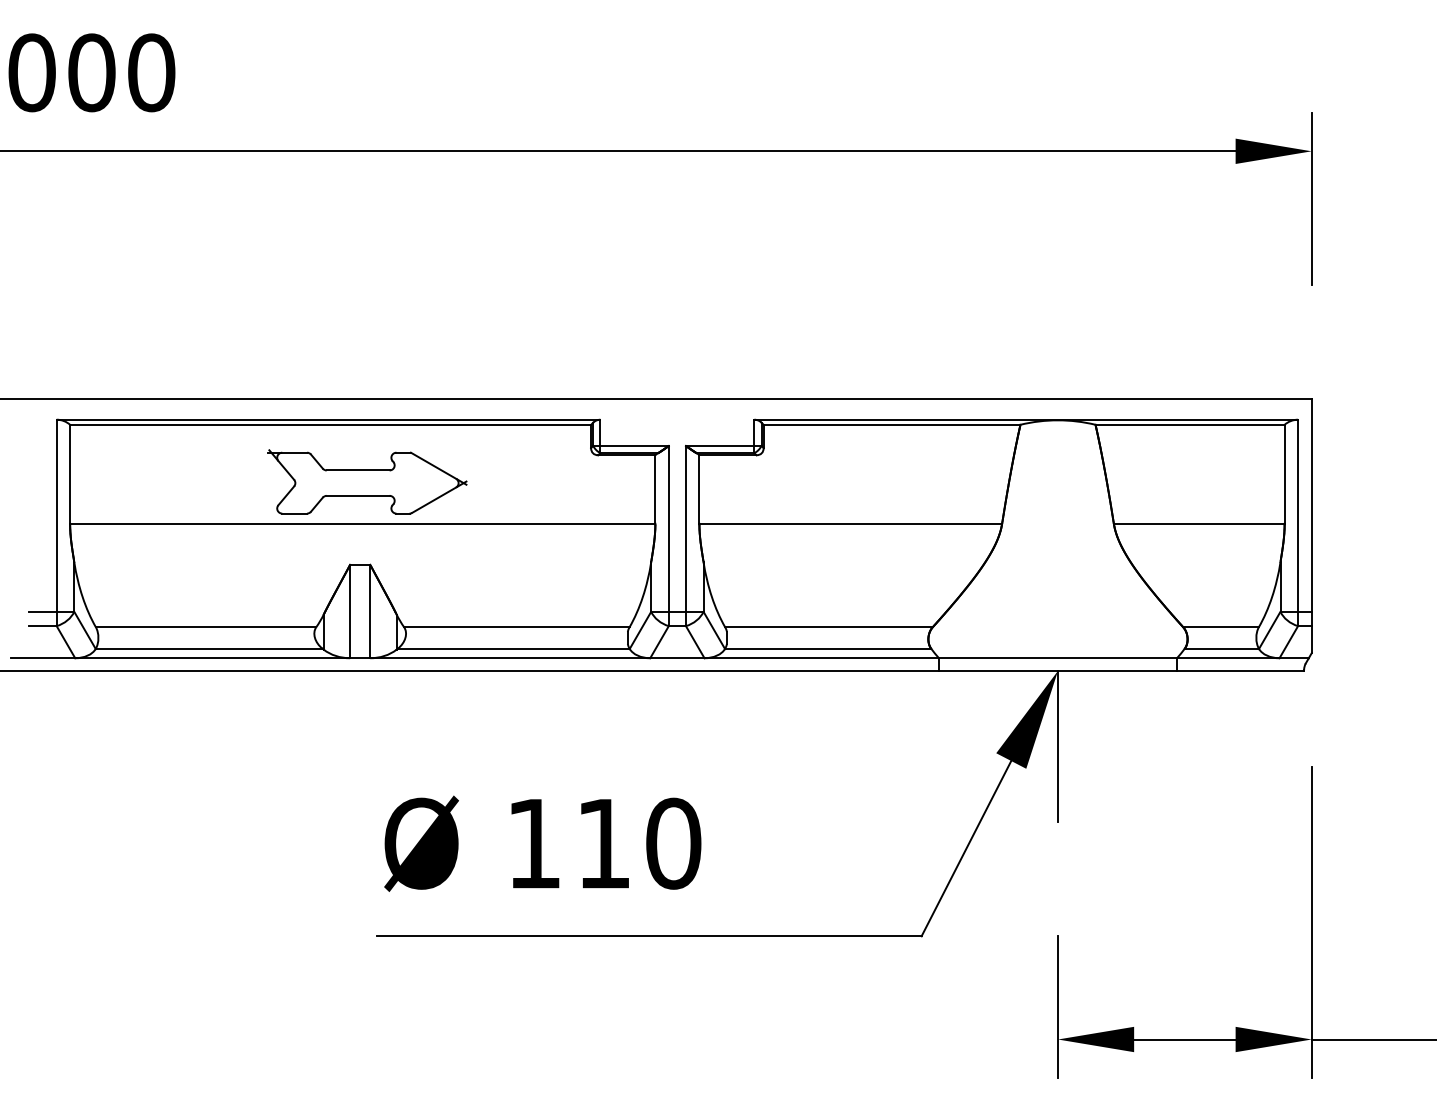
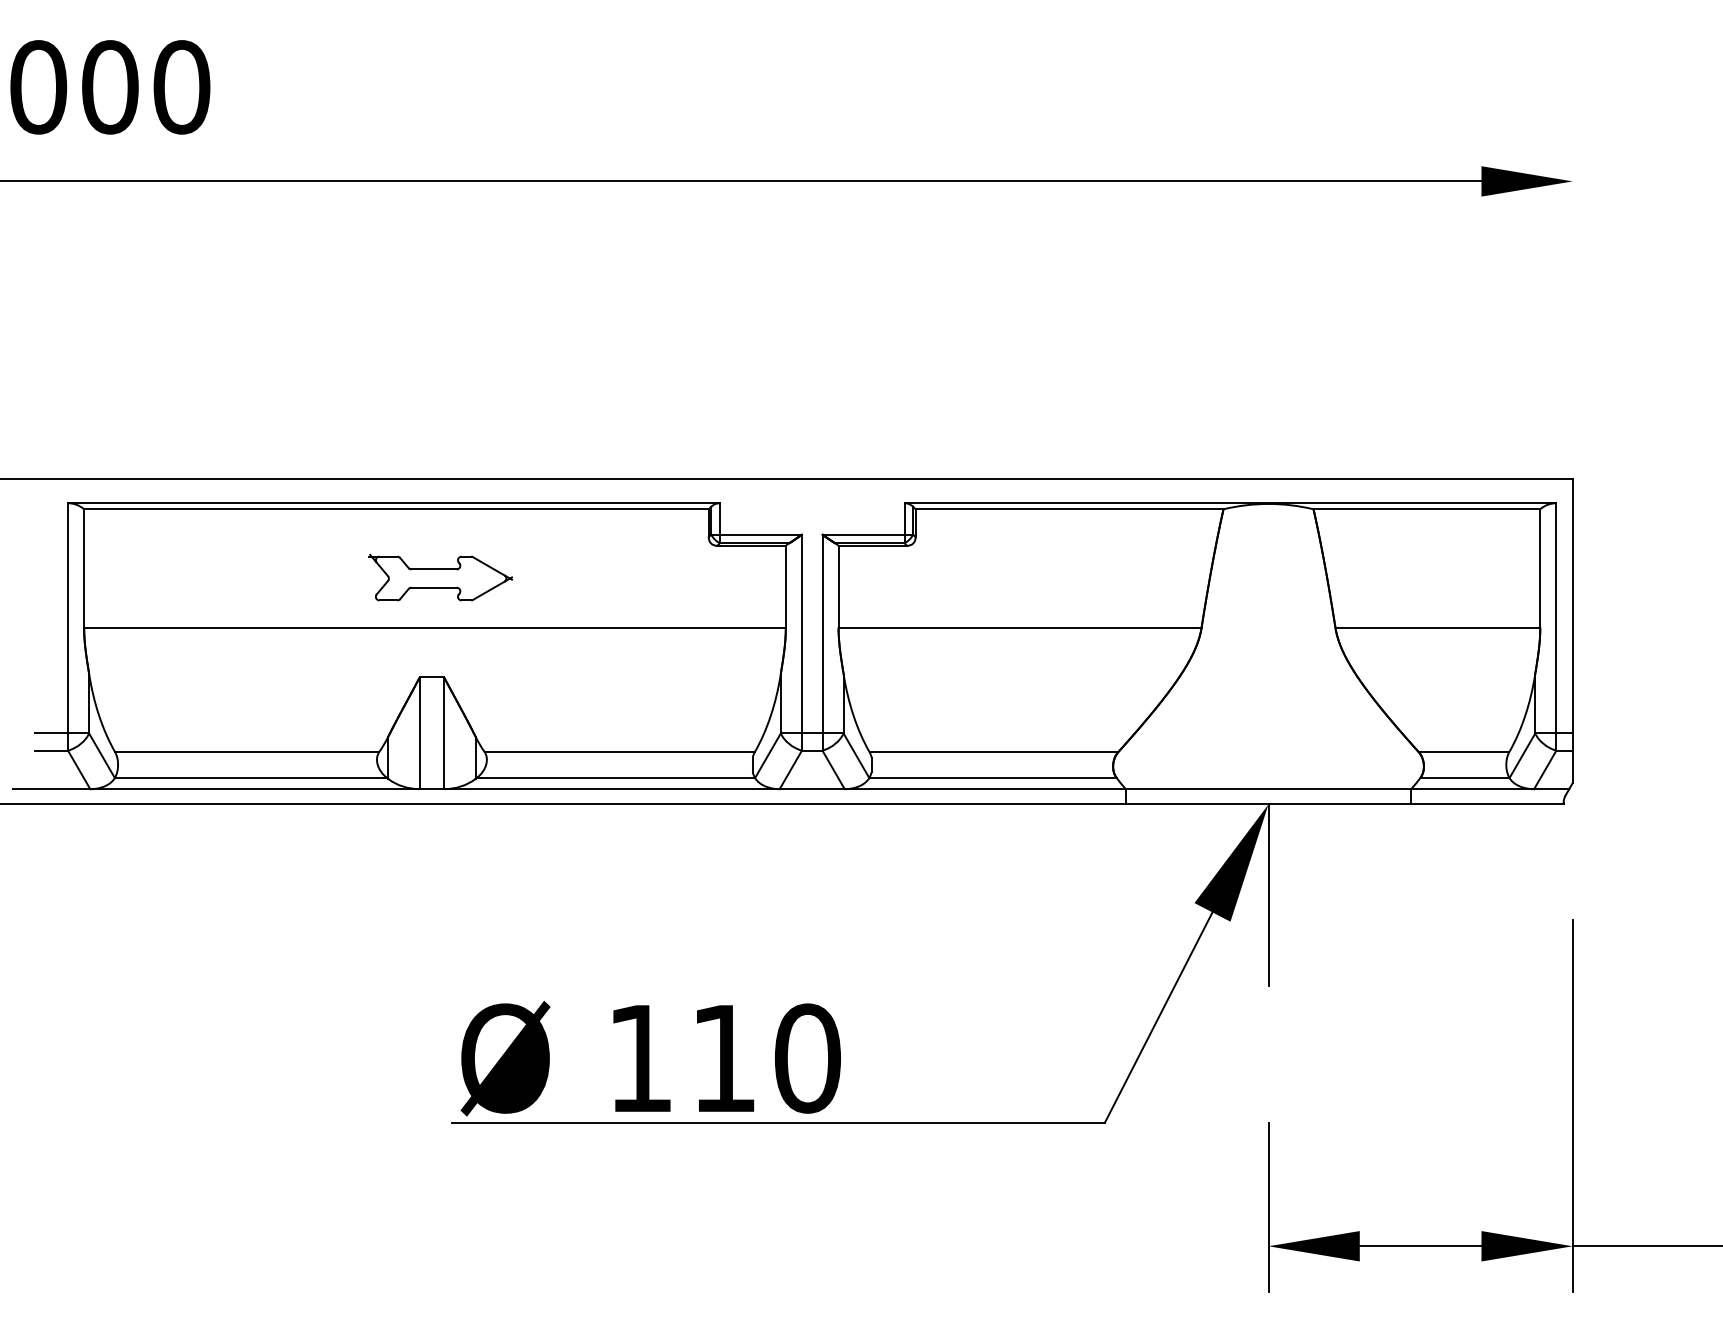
line: (1311, 198) -> (1572, 238), removed
part: (367, 481) -> (440, 577), size x0.6
text: (542, 843) -> (650, 1058), moved

